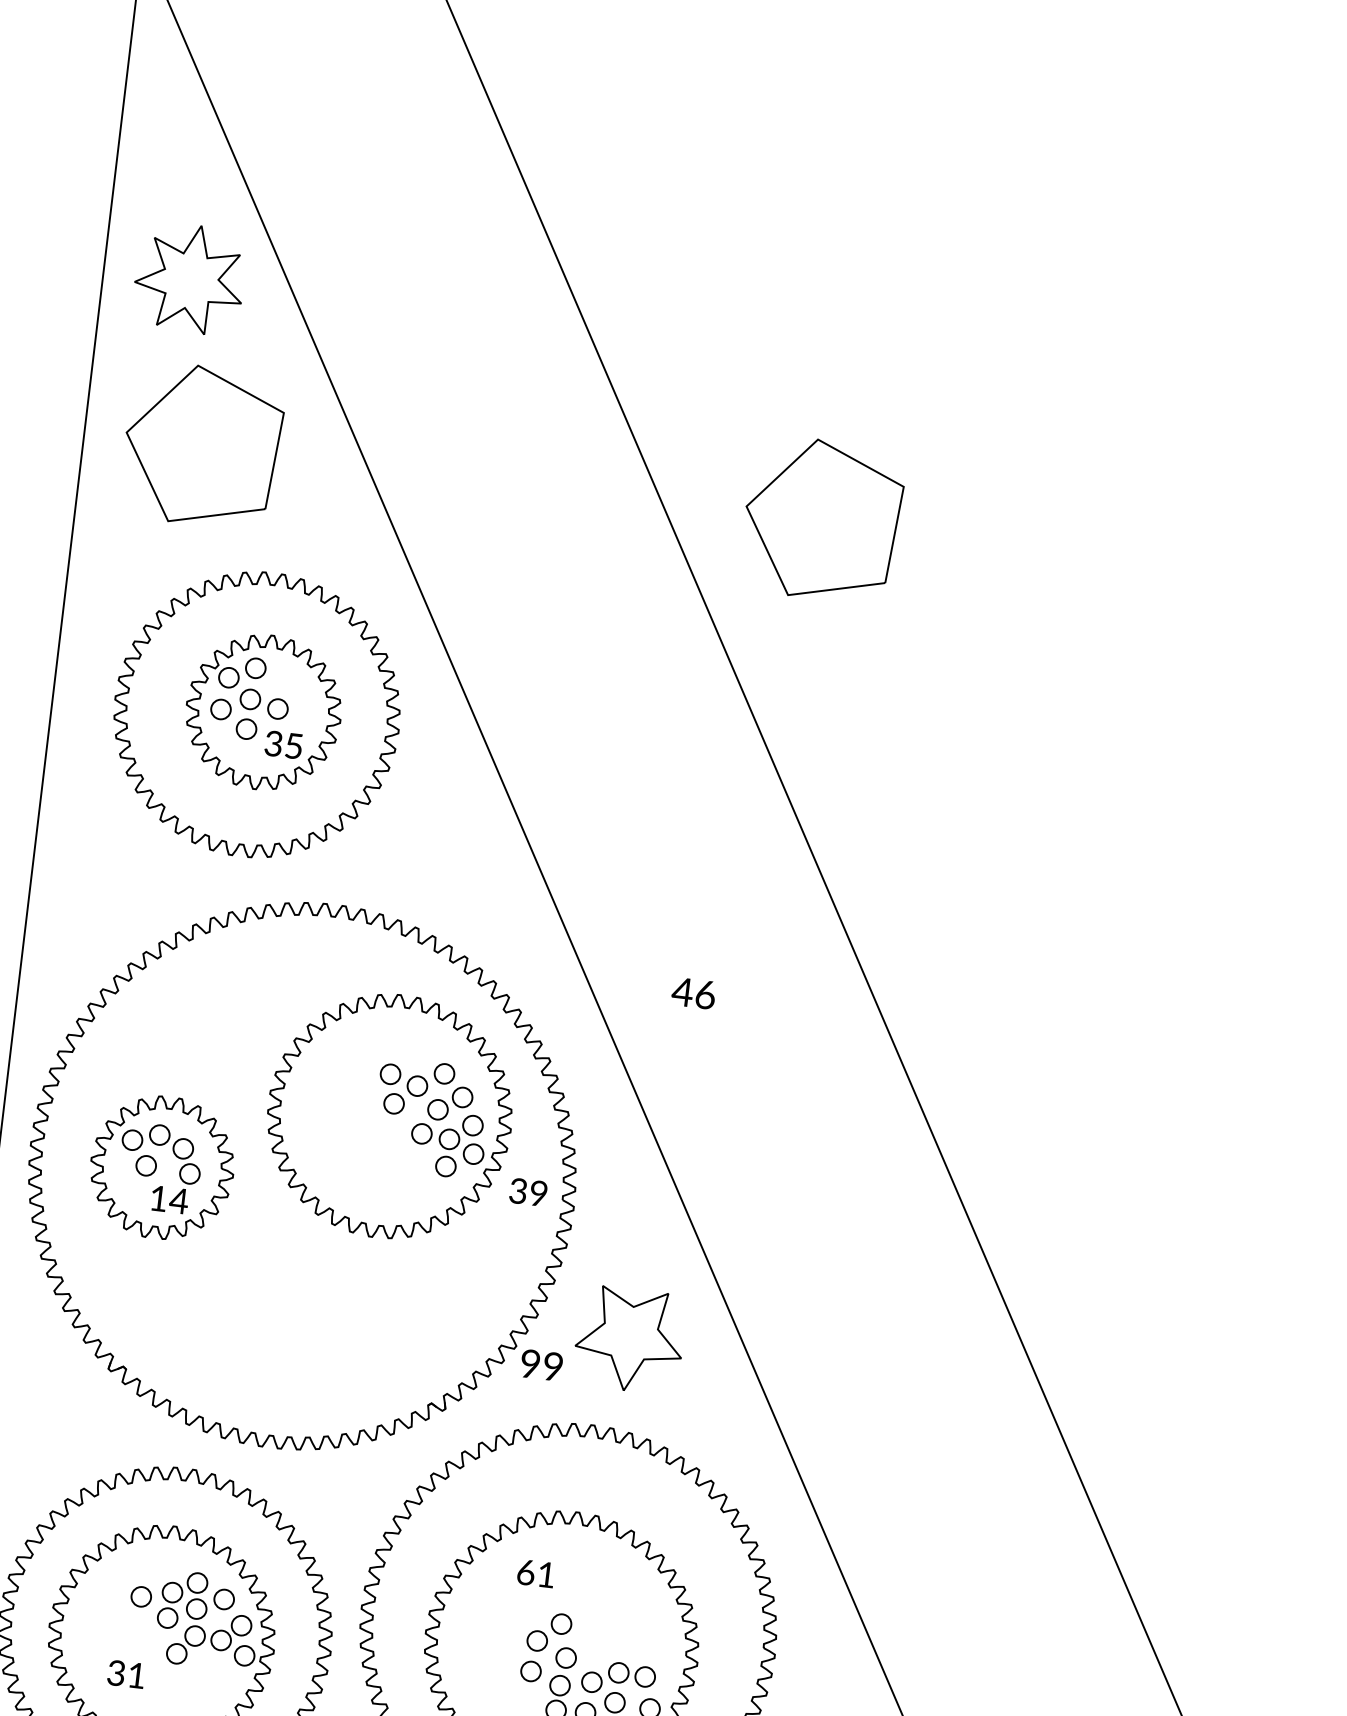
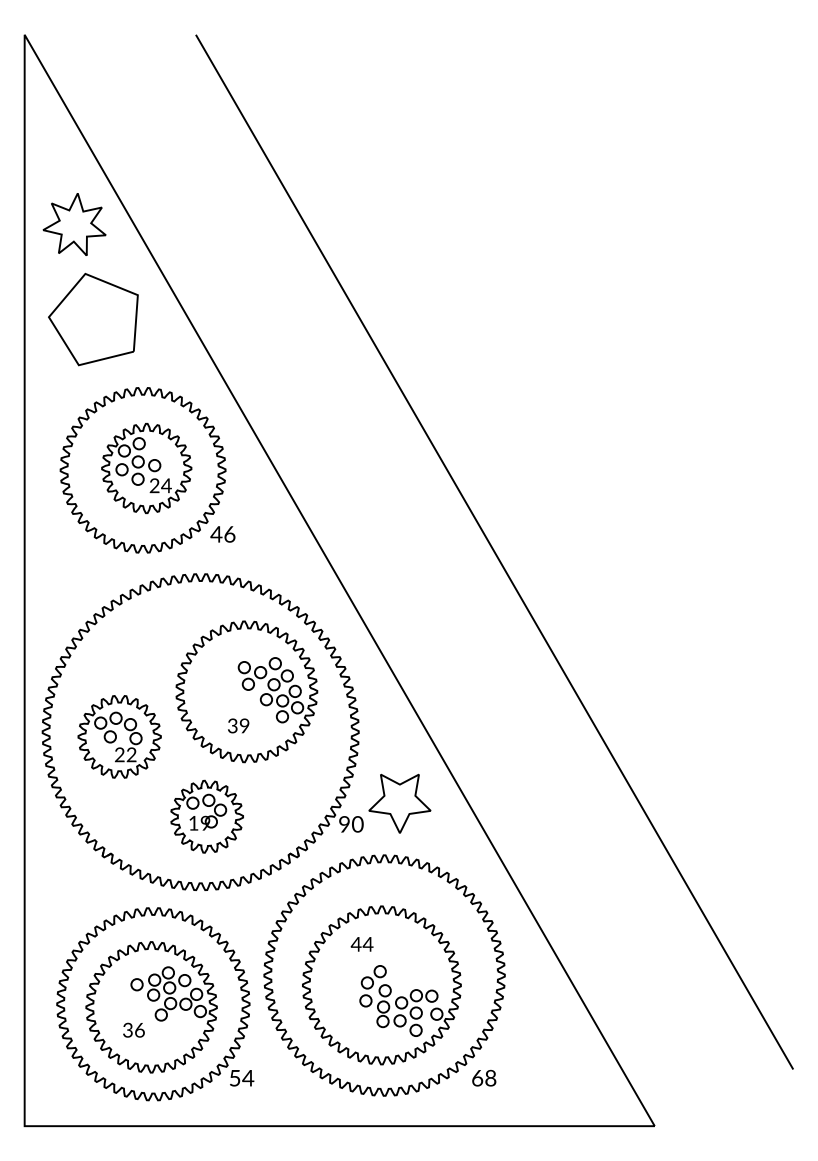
part: (822, 519) -> (454, 319), removed
text: (283, 744) -> (160, 485), 35 -> 24
text: (692, 993) -> (222, 534), moved
text: (528, 1191) -> (238, 725), moved
text: (168, 1199) -> (125, 754), 14 -> 22
part: (295, 1322) -> (206, 816), added
text: (552, 1368) -> (357, 825), 99 -> 90
text: (534, 1573) -> (361, 944), 61 -> 44
text: (136, 1674) -> (139, 1029), 31 -> 36

